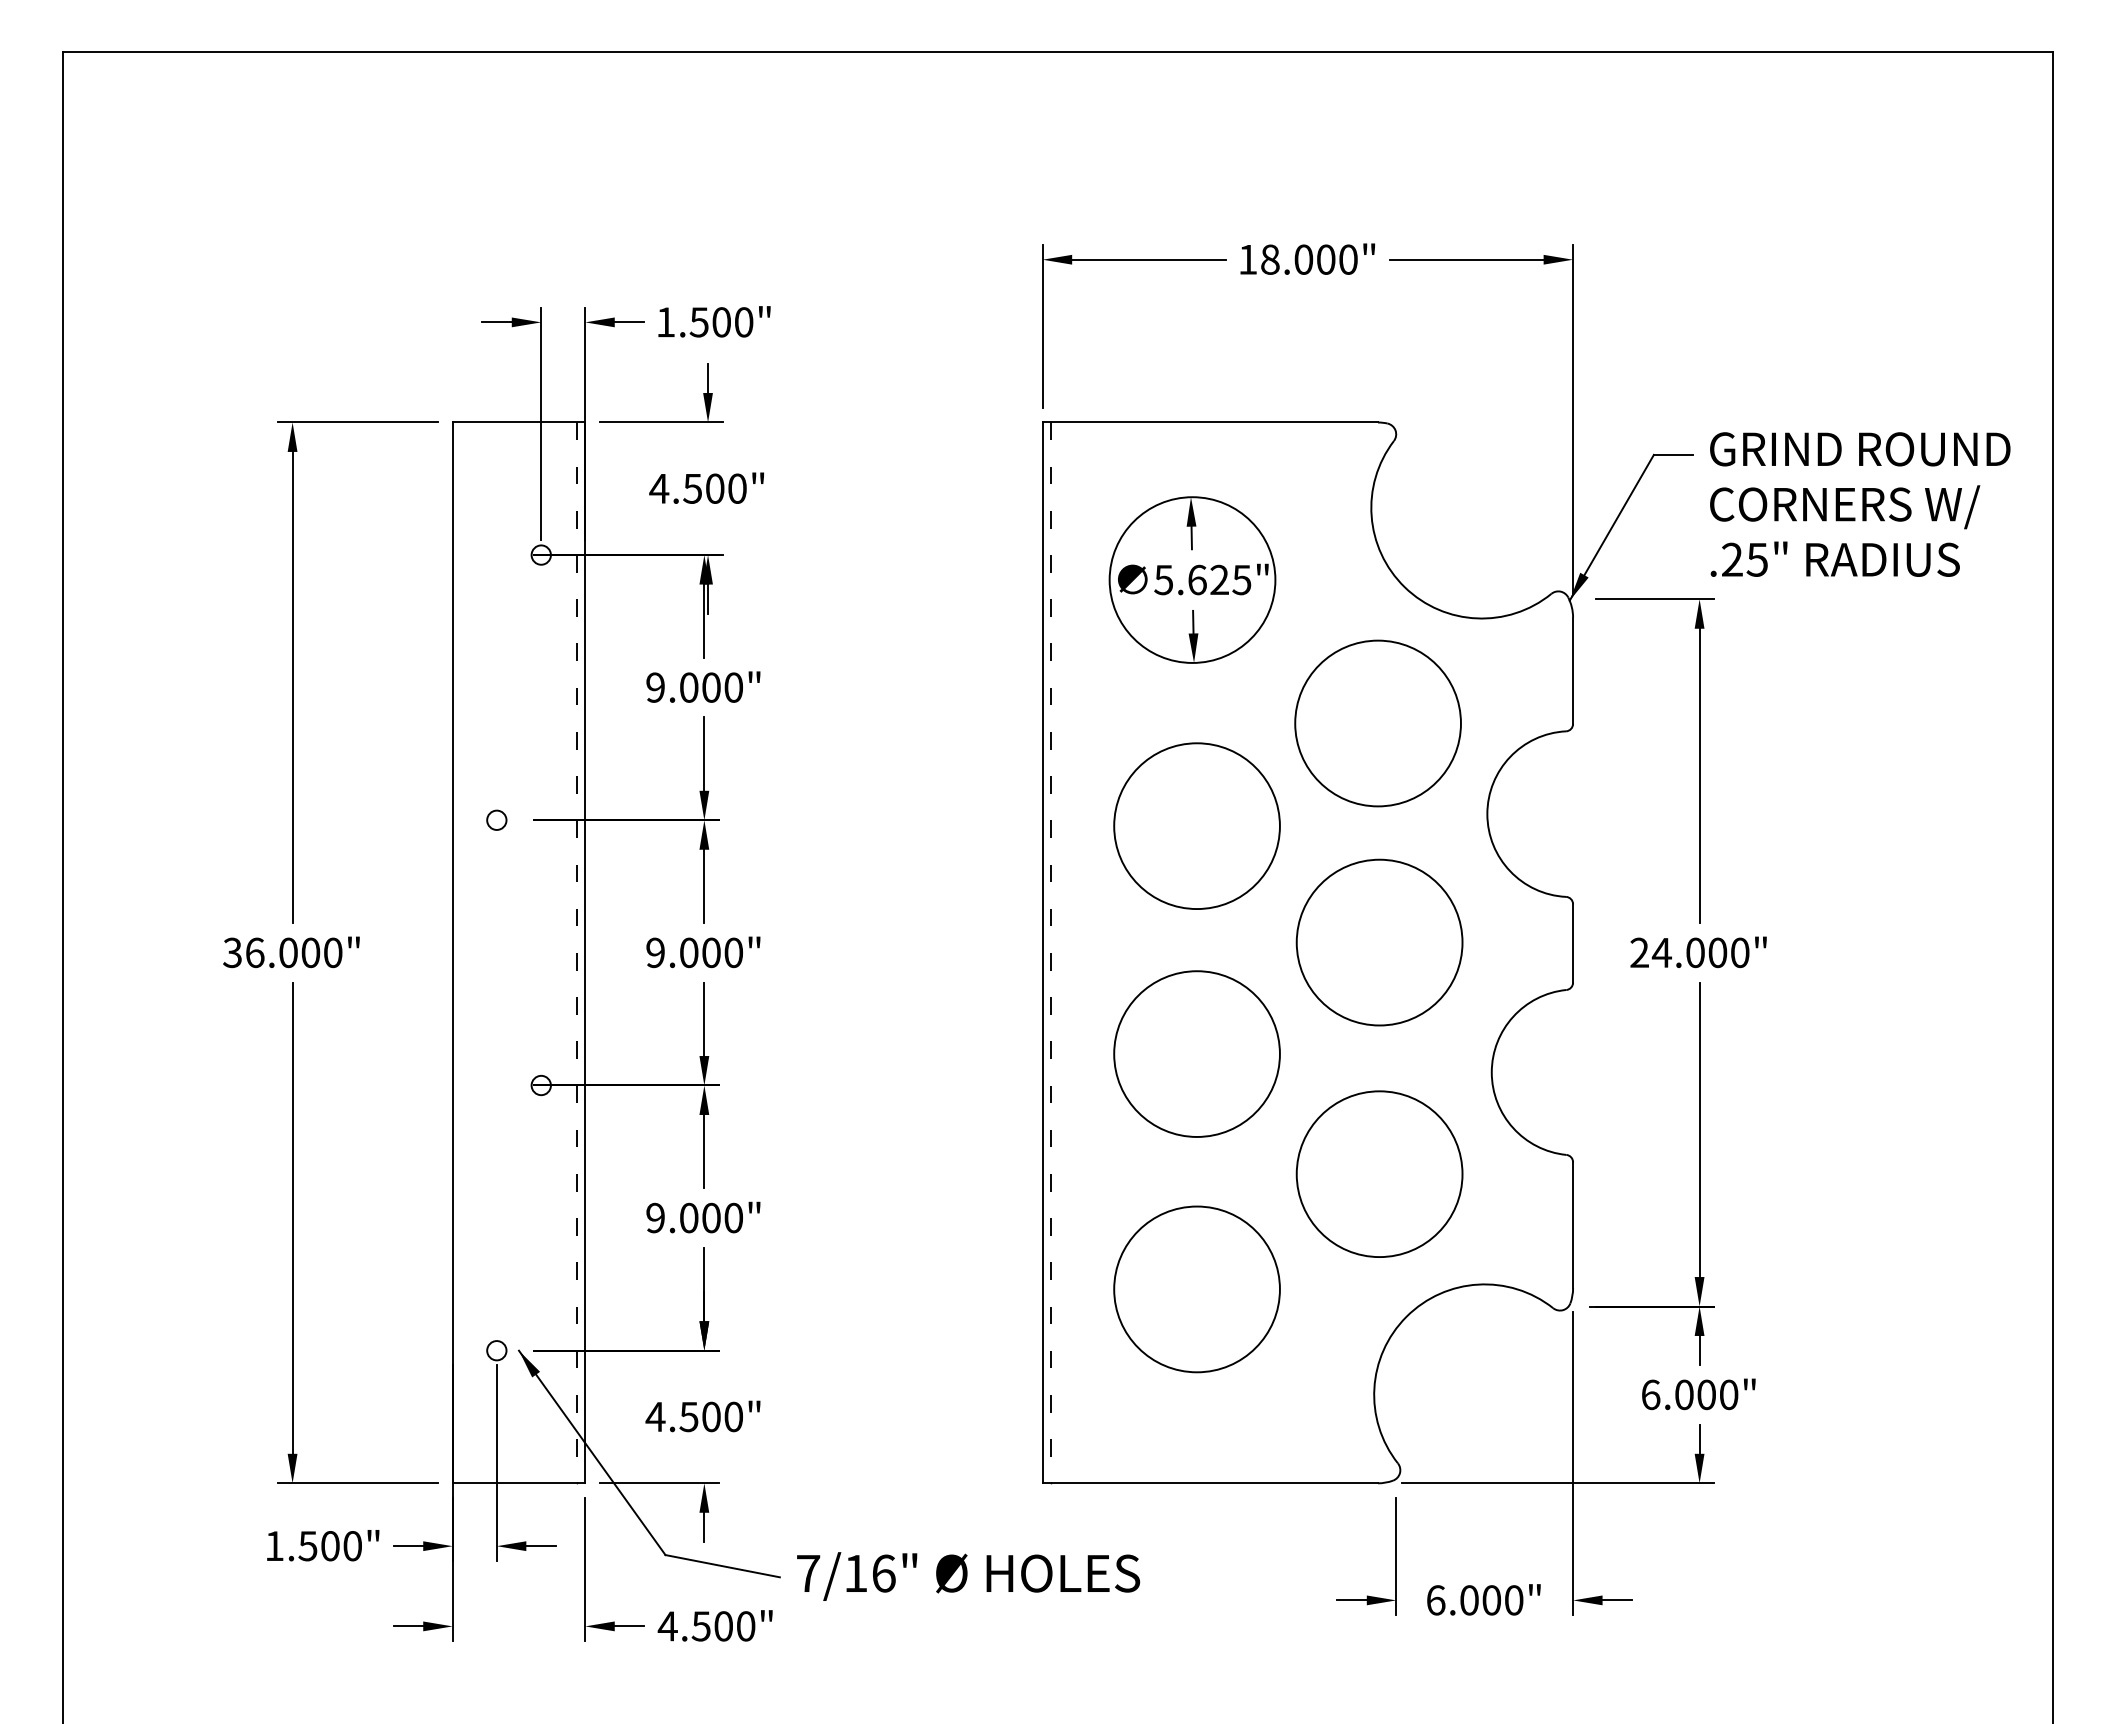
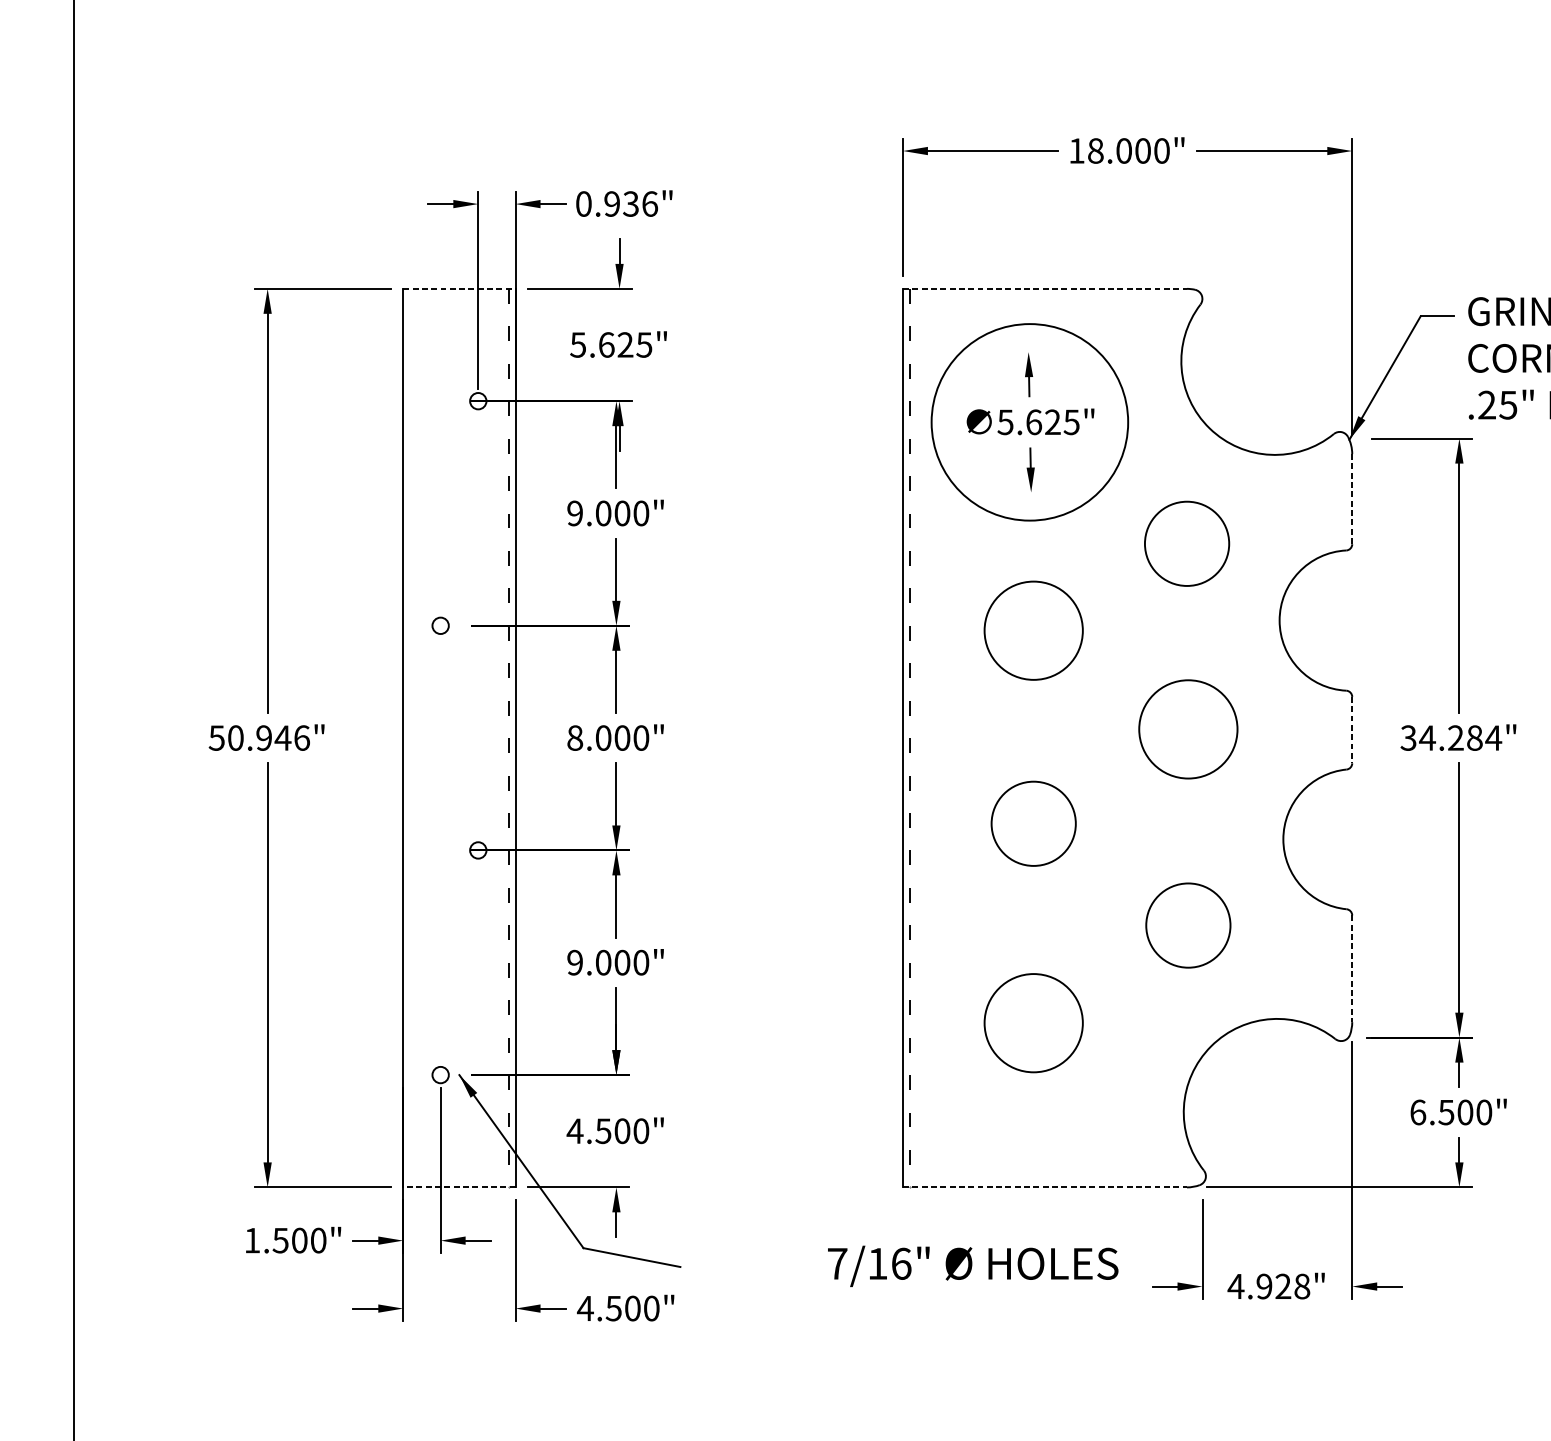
text: (705, 322) -> (617, 204), 1.500" -> 0.936"
line: (519, 422) -> (459, 288), solid -> dashed
line: (1210, 422) -> (1045, 288), solid -> dashed
text: (697, 488) -> (610, 344), 4.500" -> 5.625"
circle: (1192, 579) -> (1029, 421), size x1.4
line: (1573, 671) -> (1352, 499), solid -> dashed
circle: (1377, 723) -> (1186, 543), size x0.6
circle: (1196, 825) -> (1033, 630), size x0.7
circle: (1379, 942) -> (1188, 729), size x0.7
line: (1573, 943) -> (1352, 730), solid -> dashed
text: (282, 952) -> (259, 737), 36.000" -> 50.946"
text: (655, 952) -> (575, 737), 9.000" -> 8.000"
text: (1690, 952) -> (1451, 737), 24.000" -> 34.284"
circle: (1196, 1053) -> (1033, 823), size x0.6
circle: (1379, 1174) -> (1188, 925), size x0.6
line: (1573, 1225) -> (1352, 969), solid -> dashed
circle: (1196, 1289) -> (1033, 1023), size x0.7
text: (1683, 1394) -> (1445, 1112), 6.000" -> 6.500"
line: (518, 1483) -> (459, 1187), solid -> dashed
line: (1210, 1483) -> (1045, 1187), solid -> dashed
text: (968, 1576) -> (973, 1266), moved
text: (1474, 1600) -> (1268, 1286), 6.000" -> 4.928"

